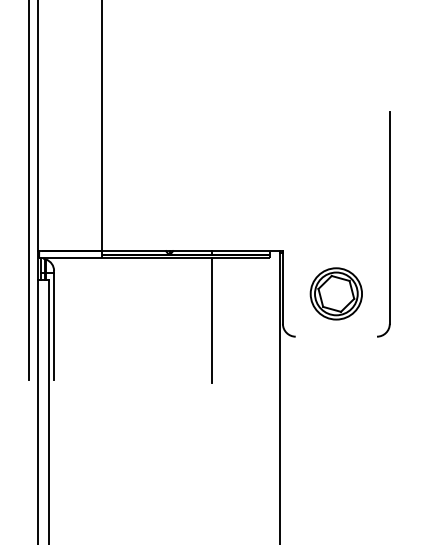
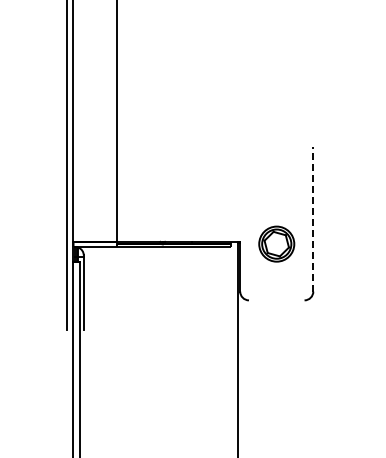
line: (390, 216) -> (313, 218), solid -> dashed
part: (335, 292) -> (276, 243), moved
line: (211, 319) -> (191, 288), removed

